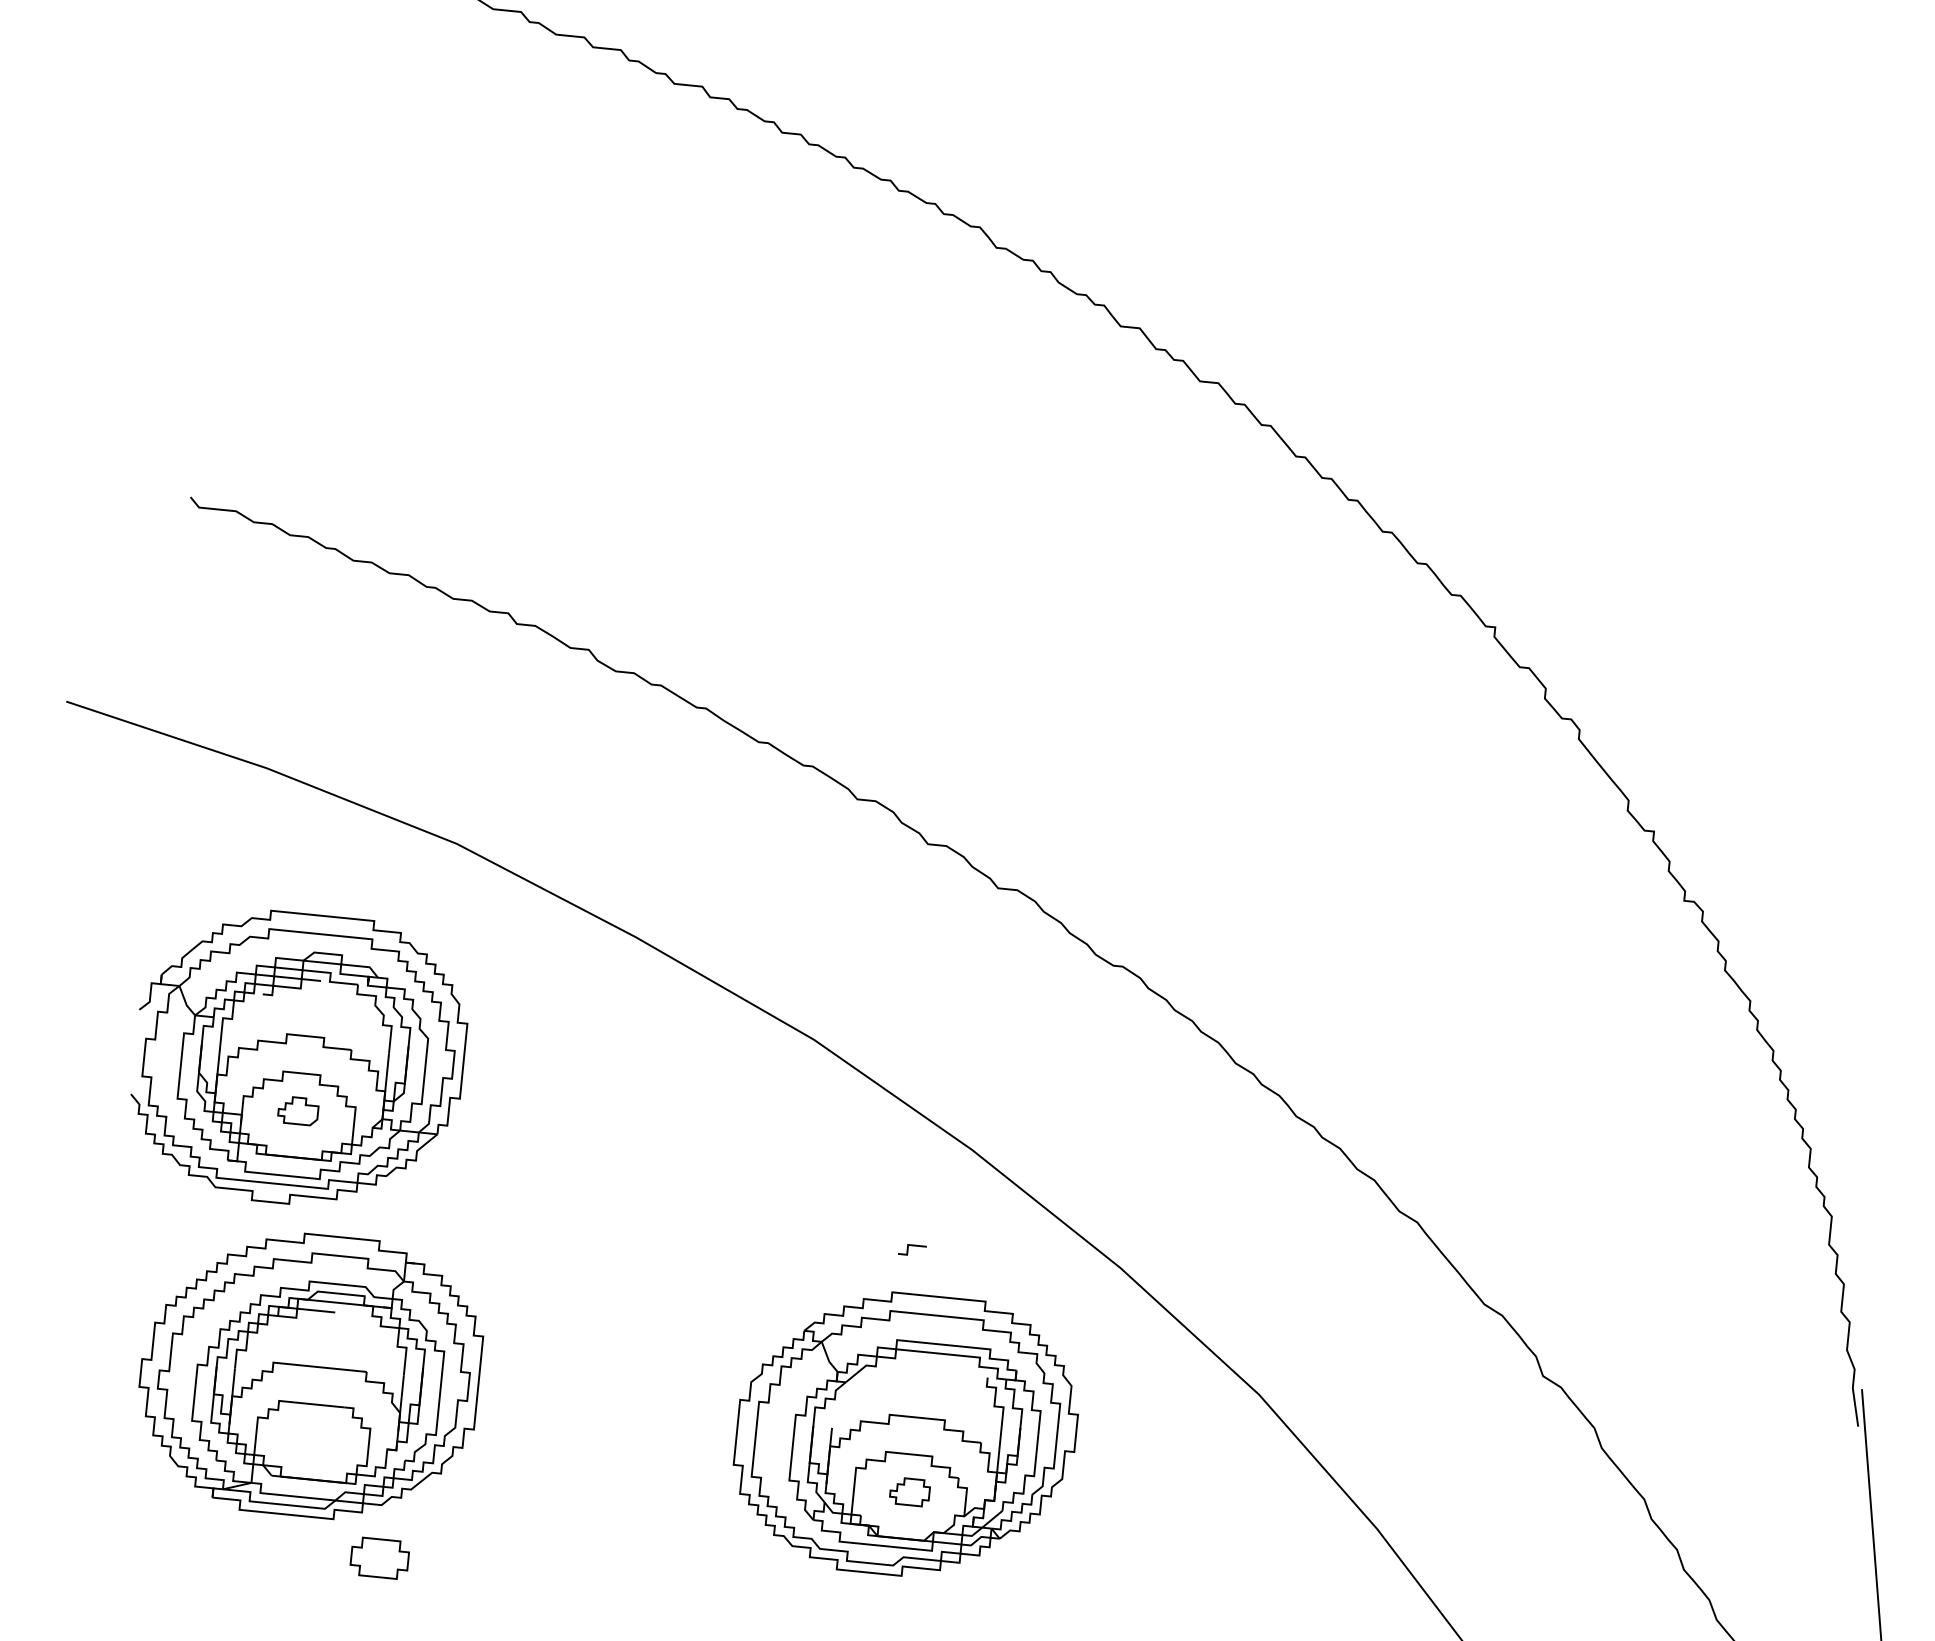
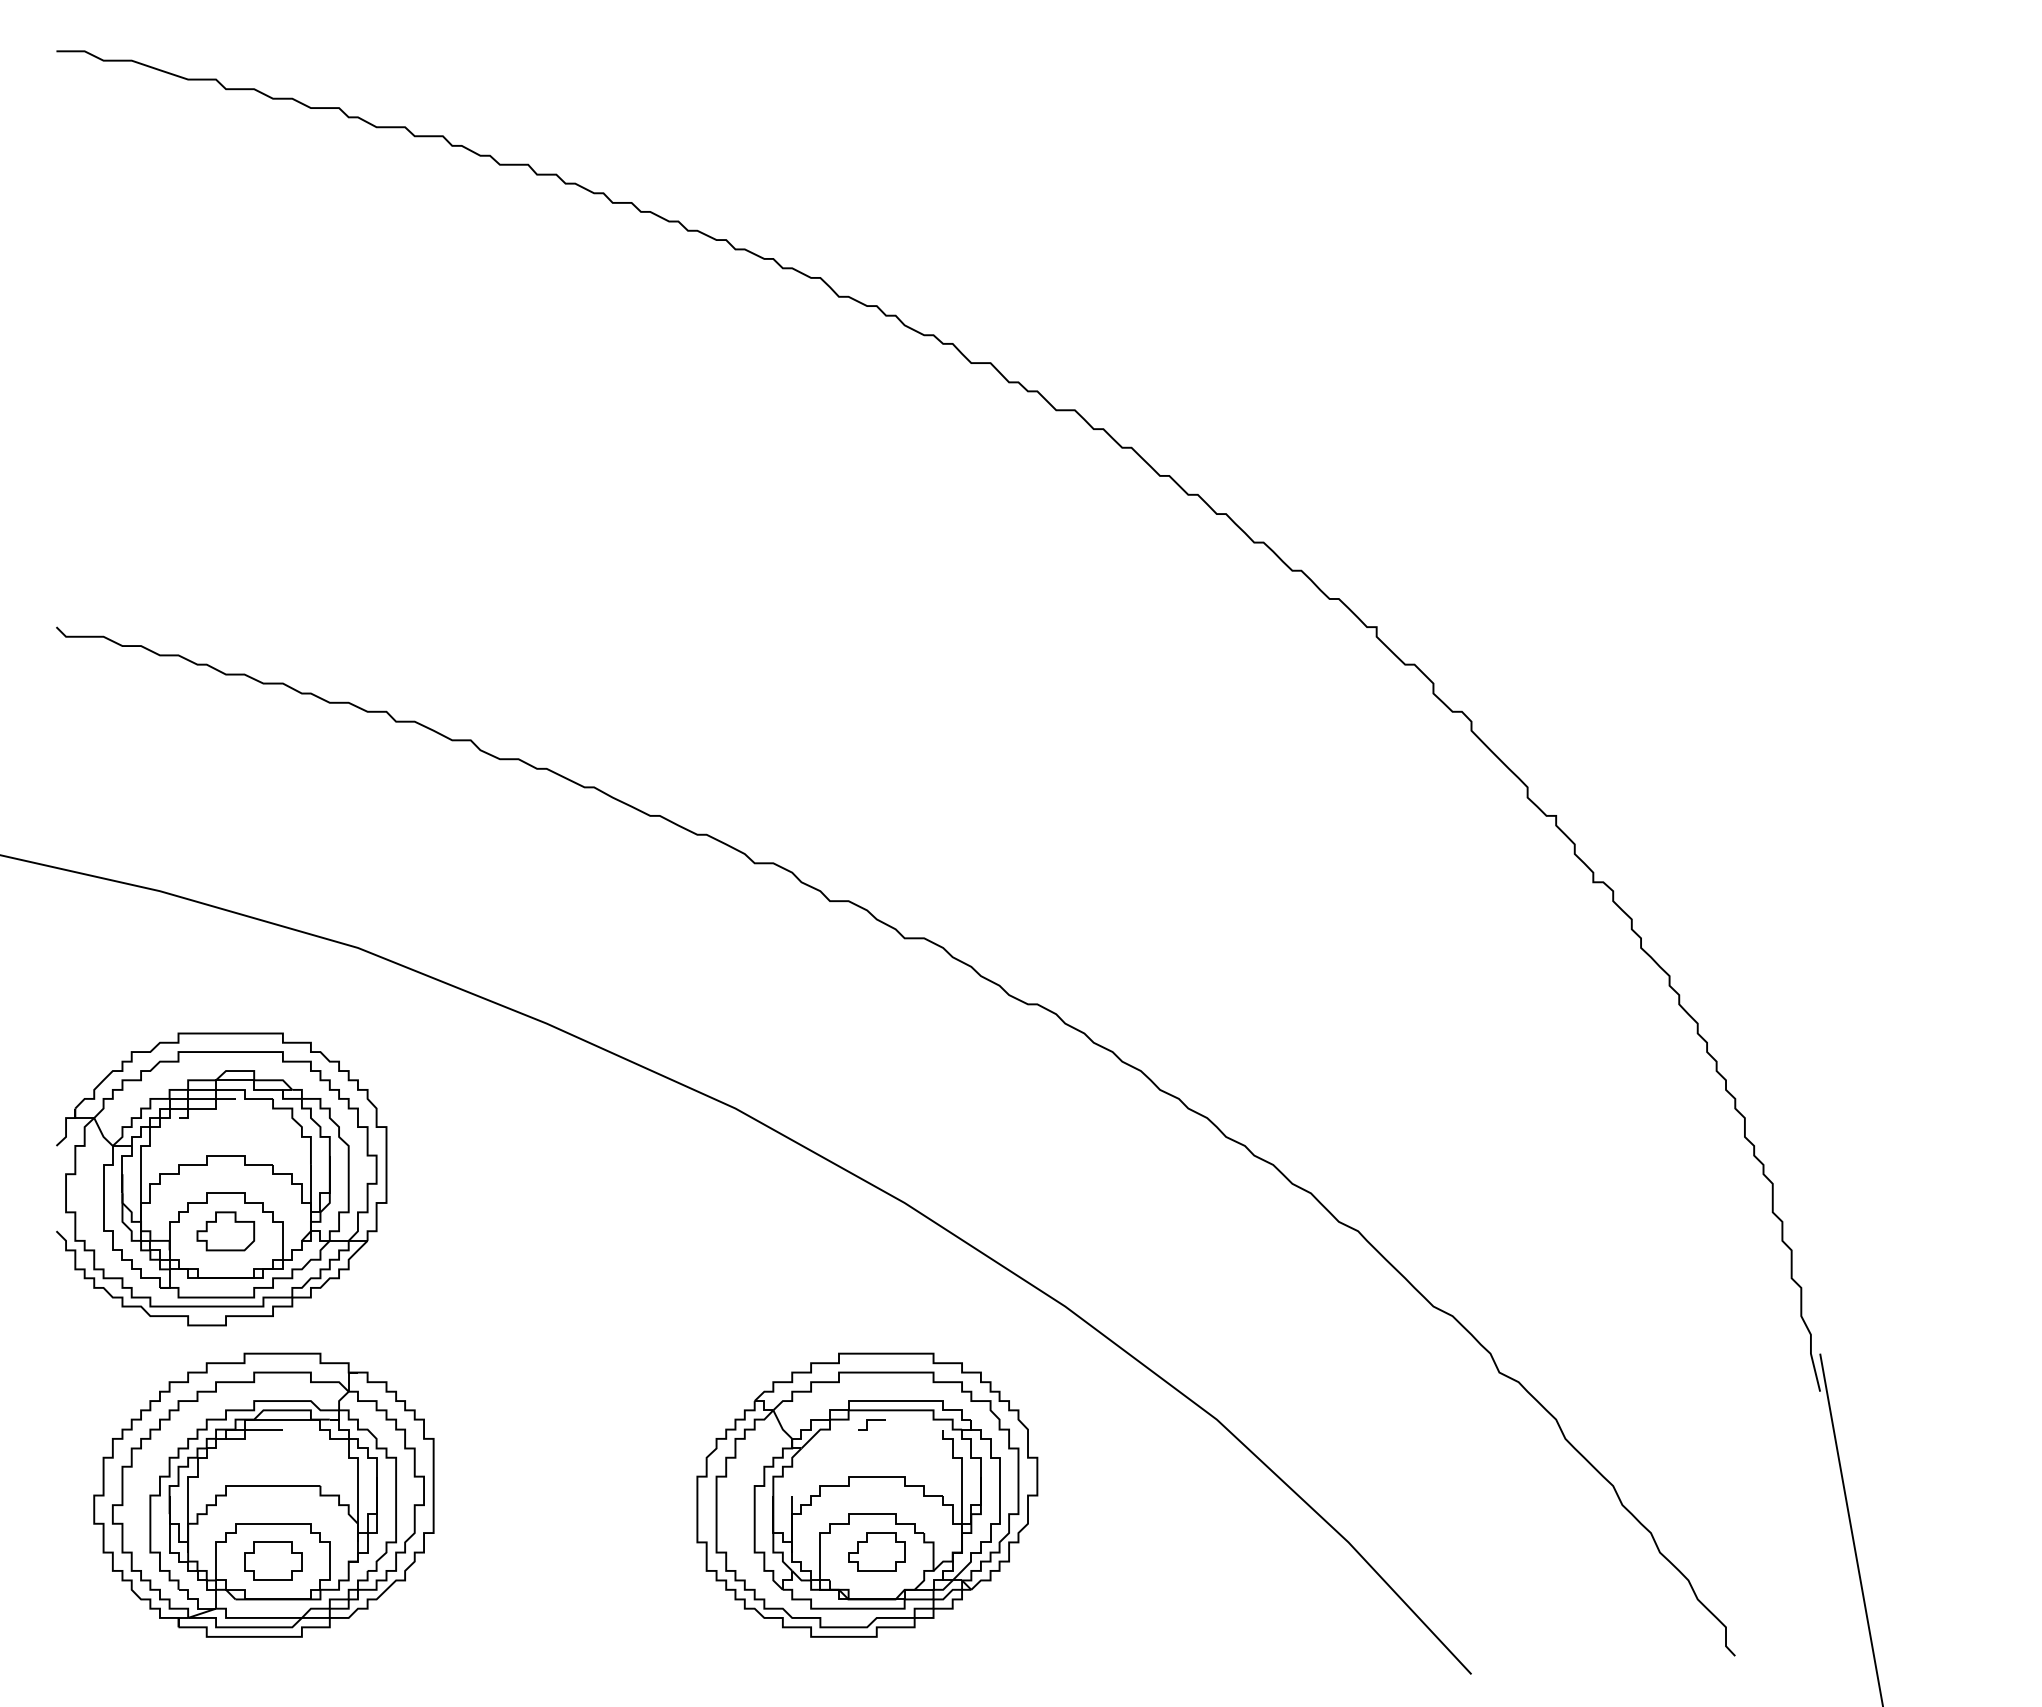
part: (298, 1111) -> (225, 1231), size x1.43
line: (912, 1246) -> (871, 1420), moved
part: (909, 1491) -> (876, 1551), size x1.43
part: (380, 1557) -> (273, 1560), moved

